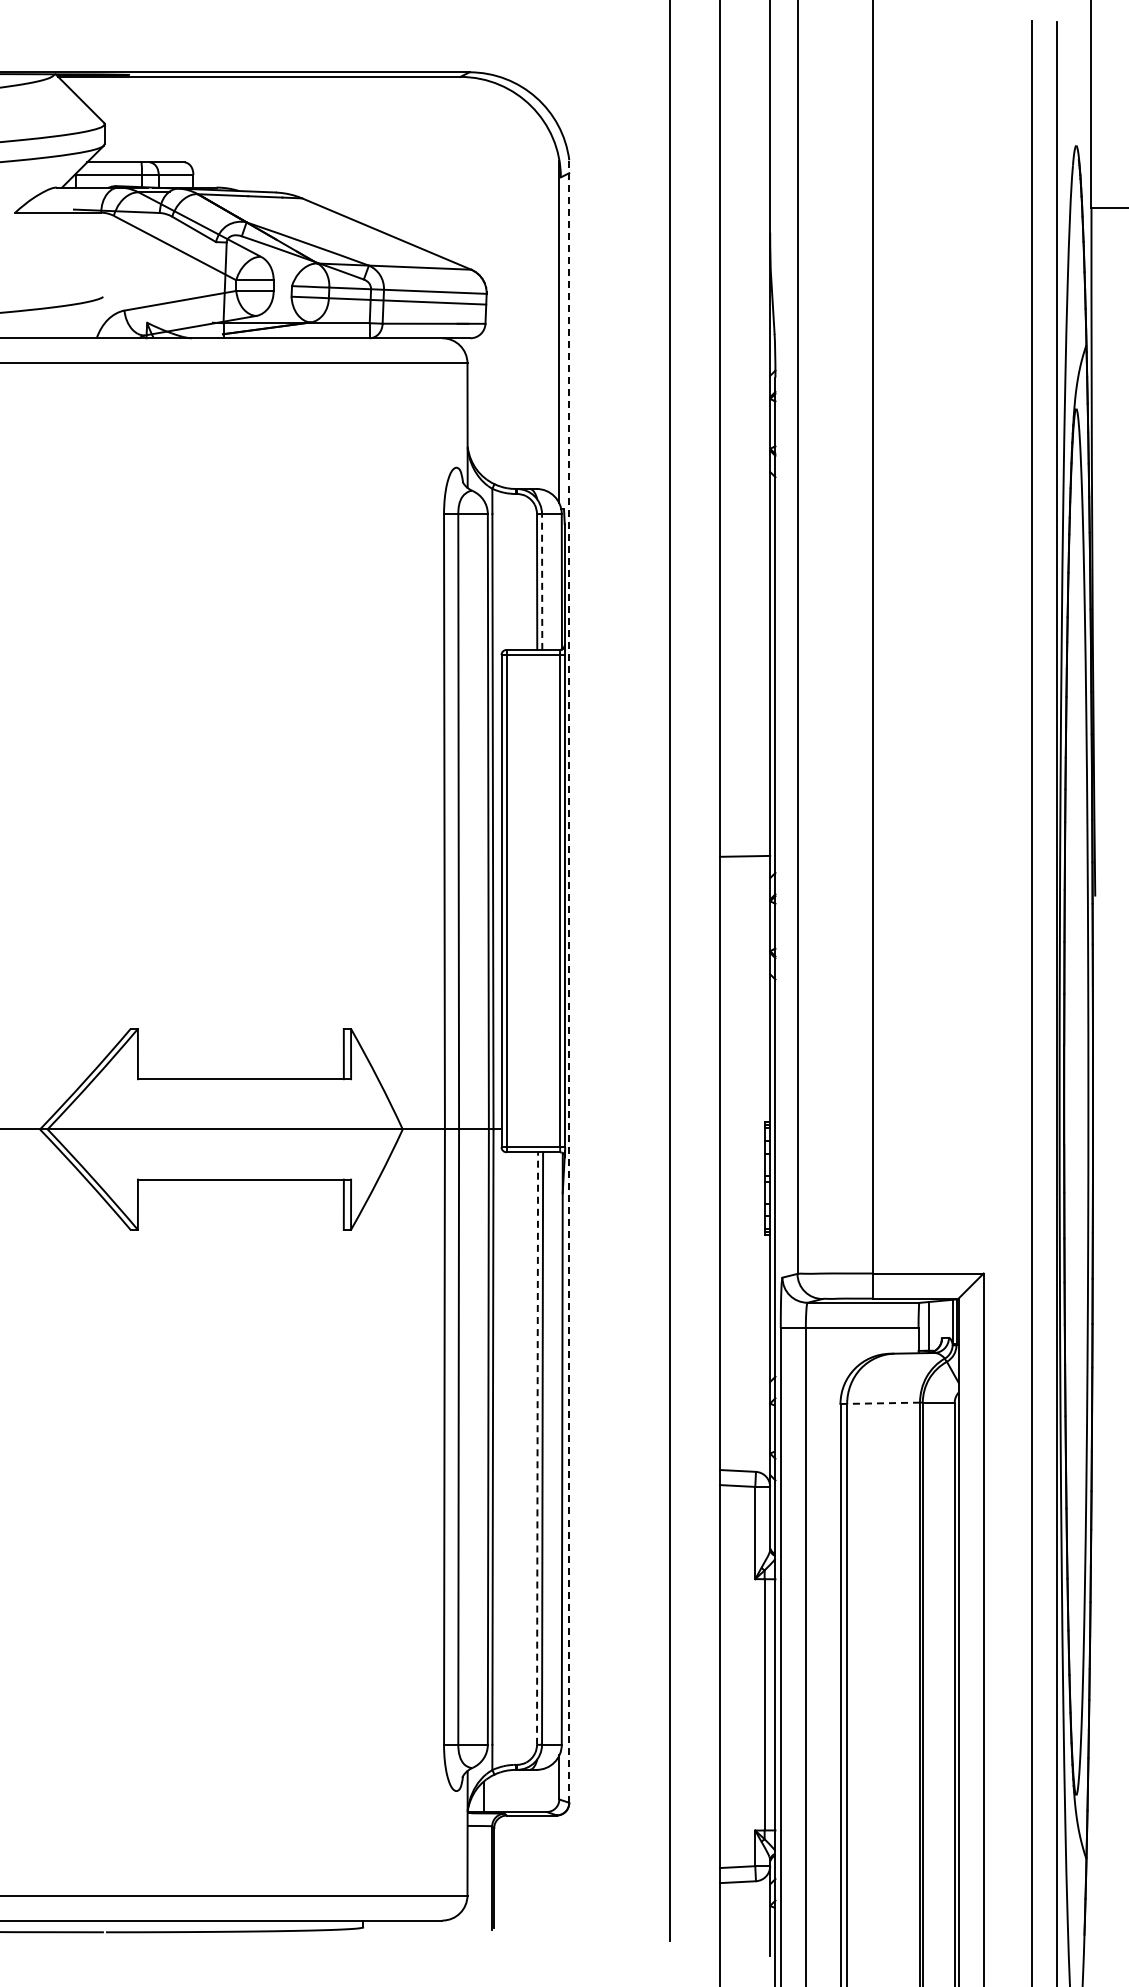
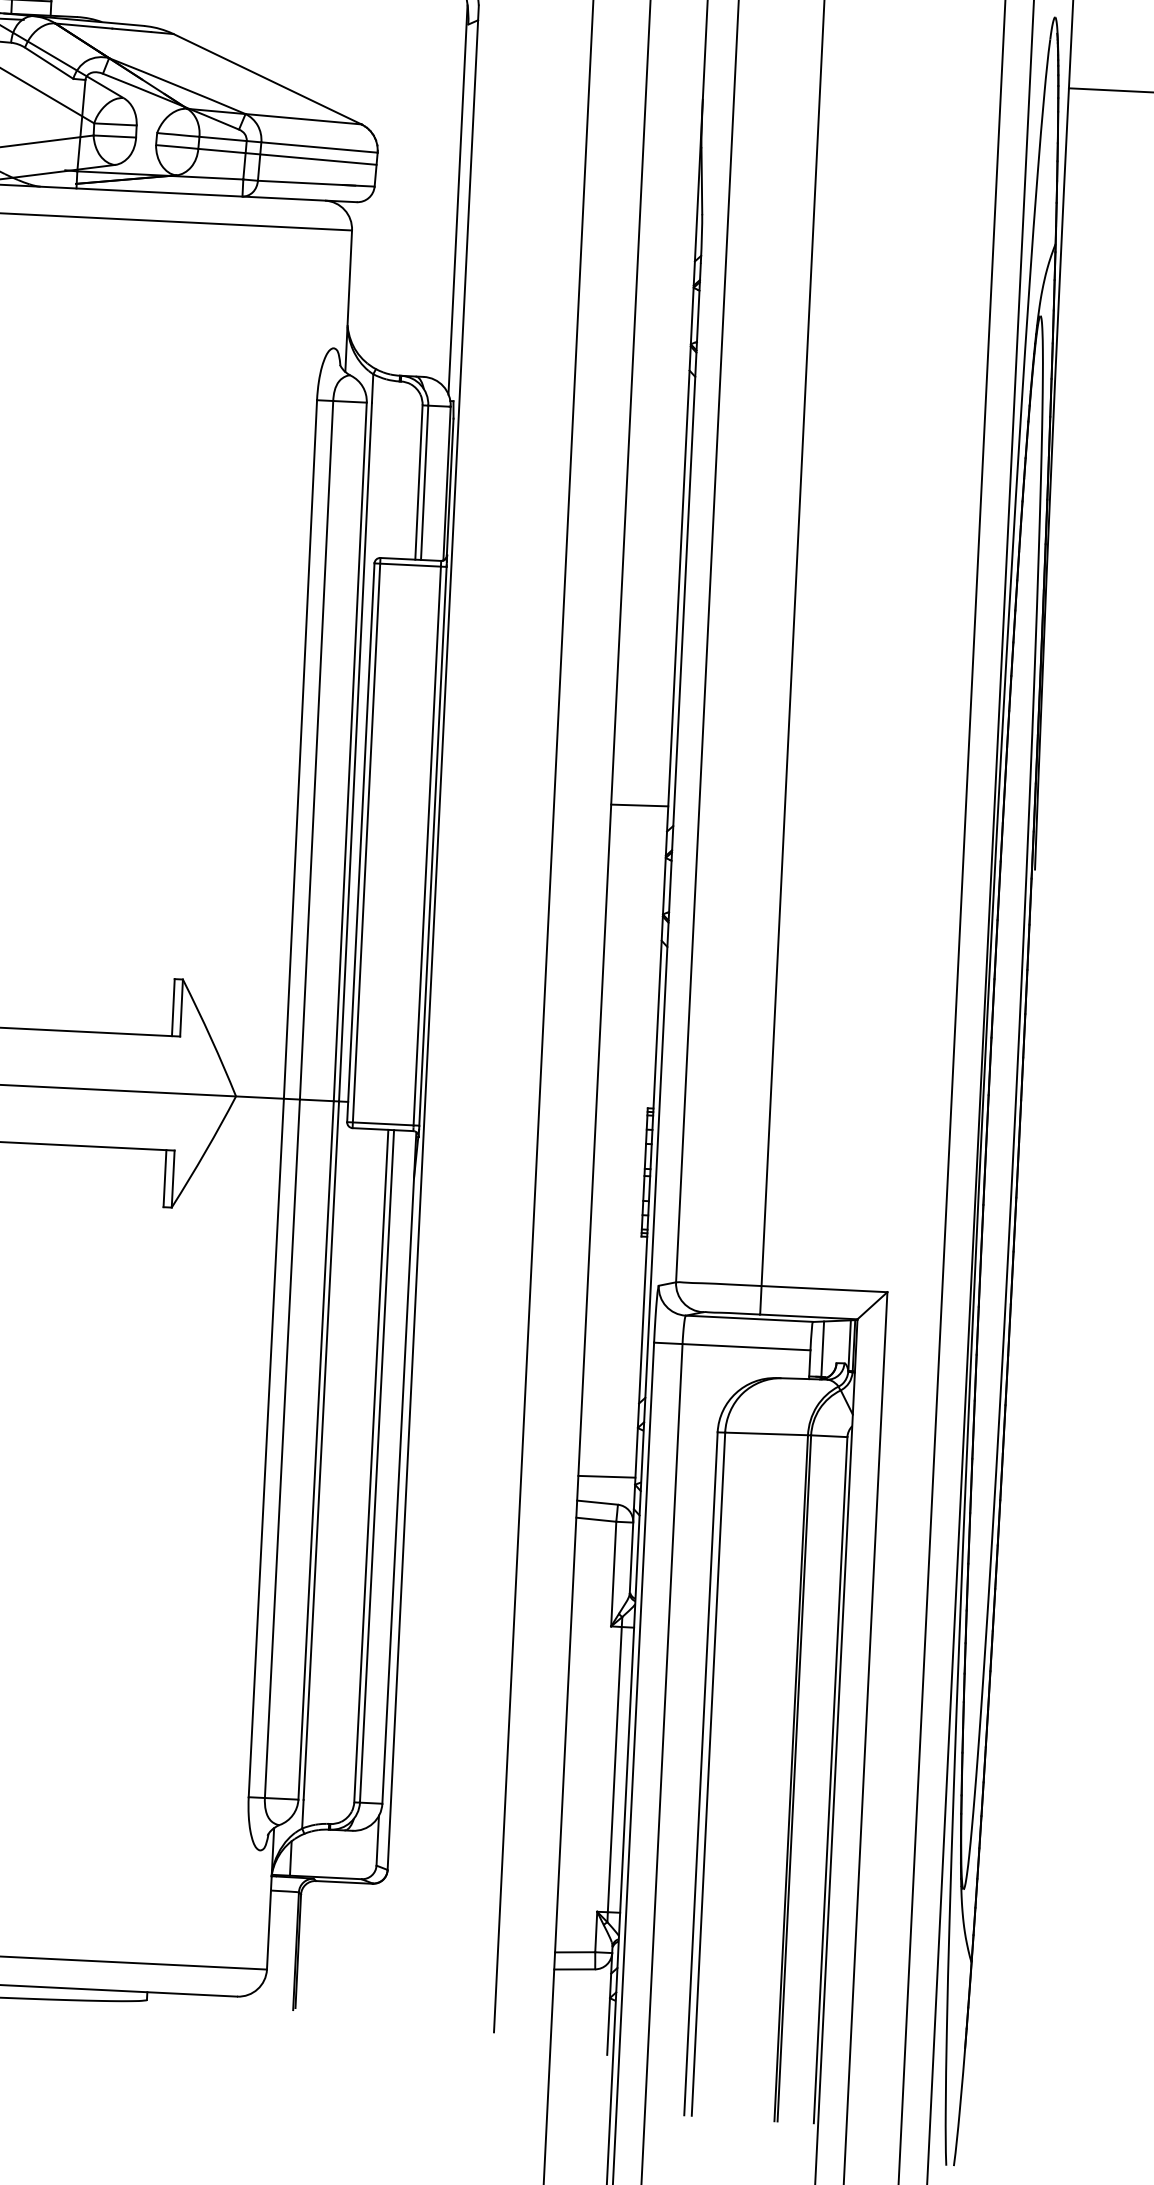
line: (542, 582) -> (425, 483), dashed -> solid
line: (569, 981) -> (433, 937), dashed -> solid
line: (883, 1403) -> (766, 1434), dashed -> solid
line: (744, 1447) -> (606, 1476), added
line: (537, 1448) -> (371, 1466), dashed -> solid

